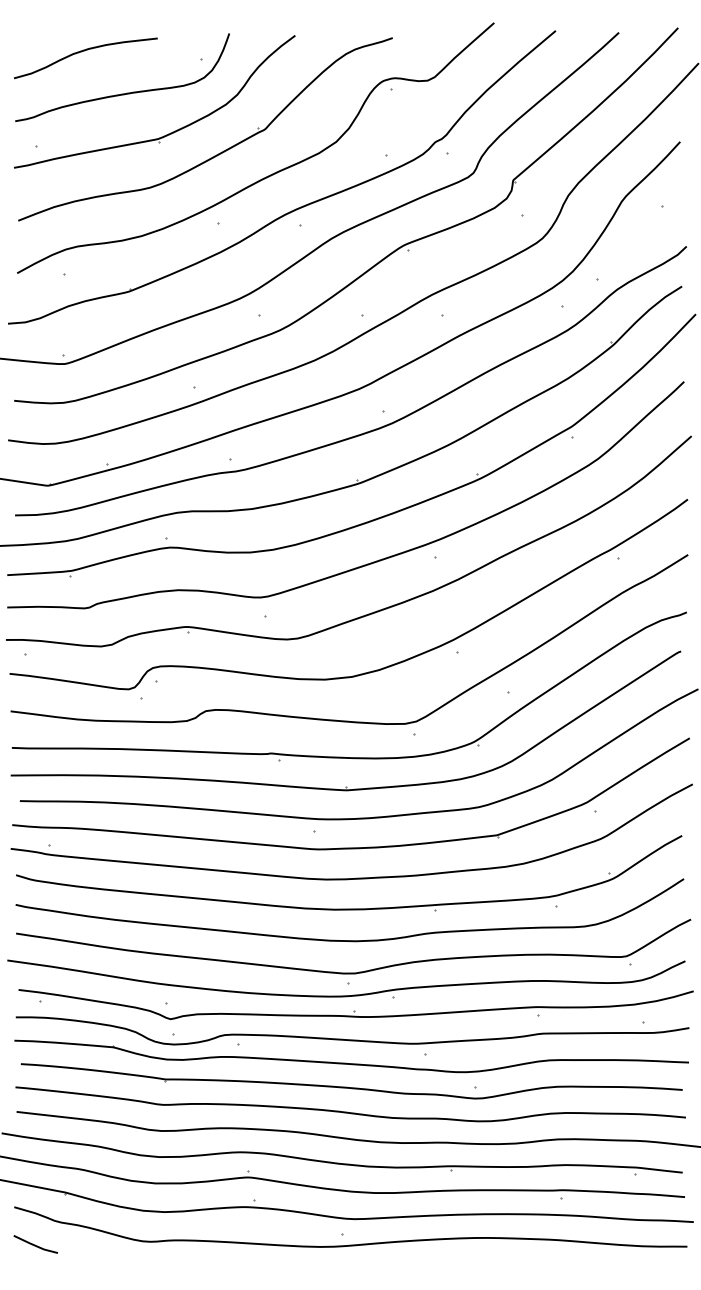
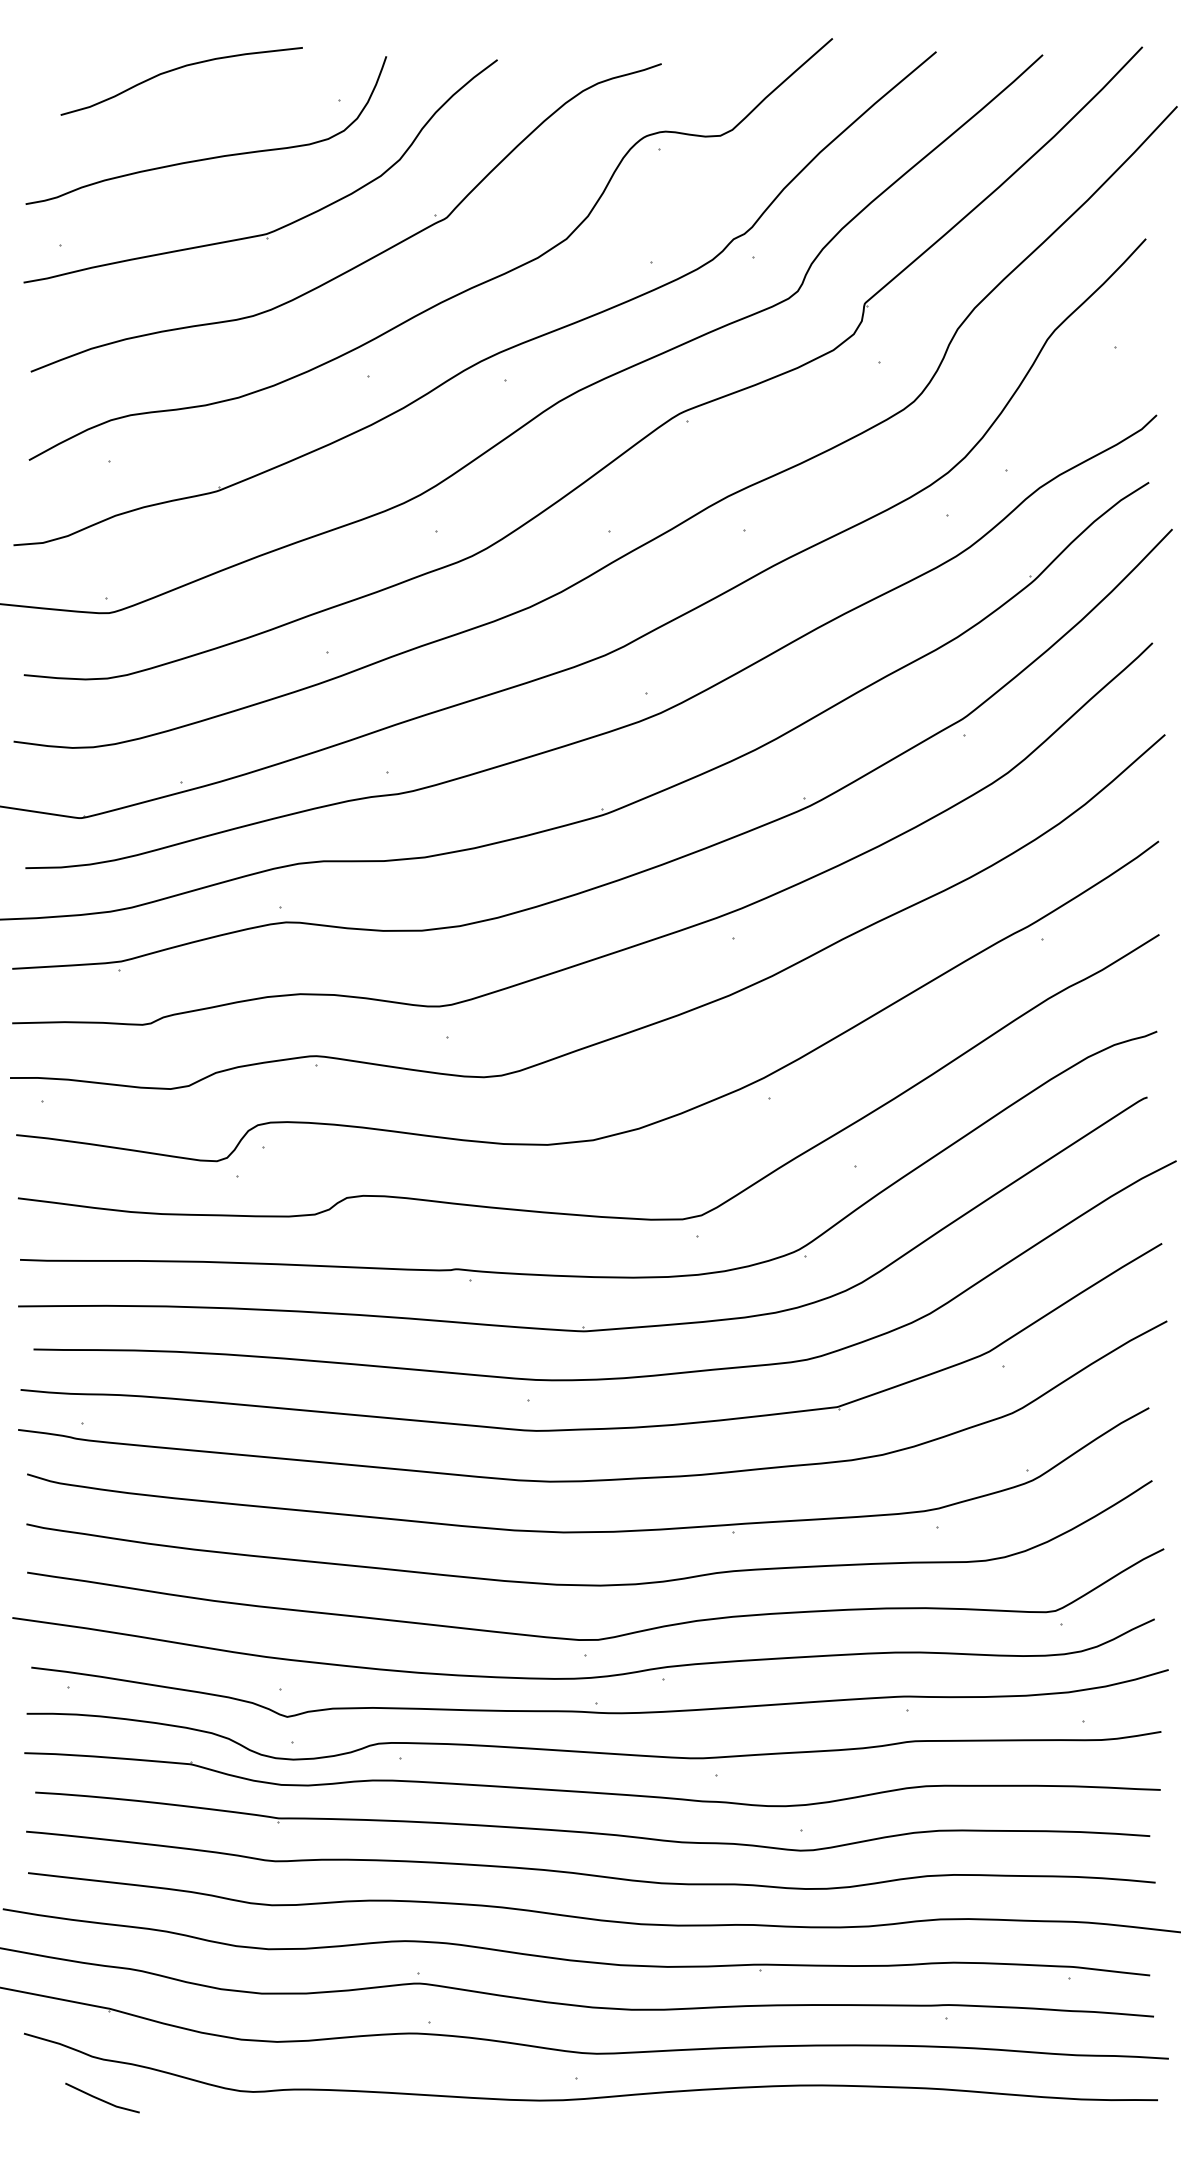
curve: (84, 51) -> (179, 69), moved
line: (35, 1244) -> (101, 2098), moved

